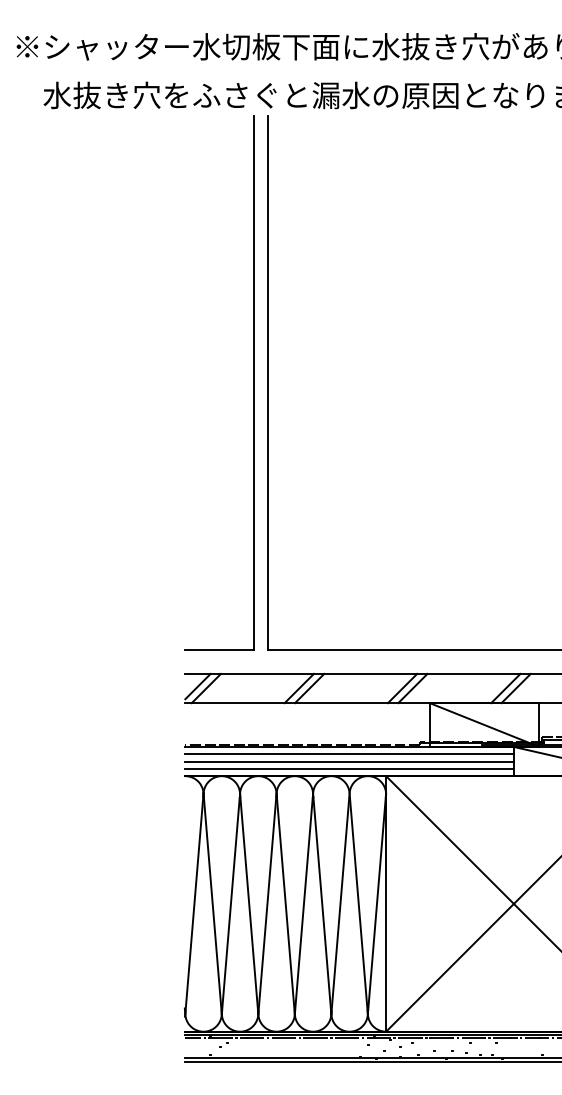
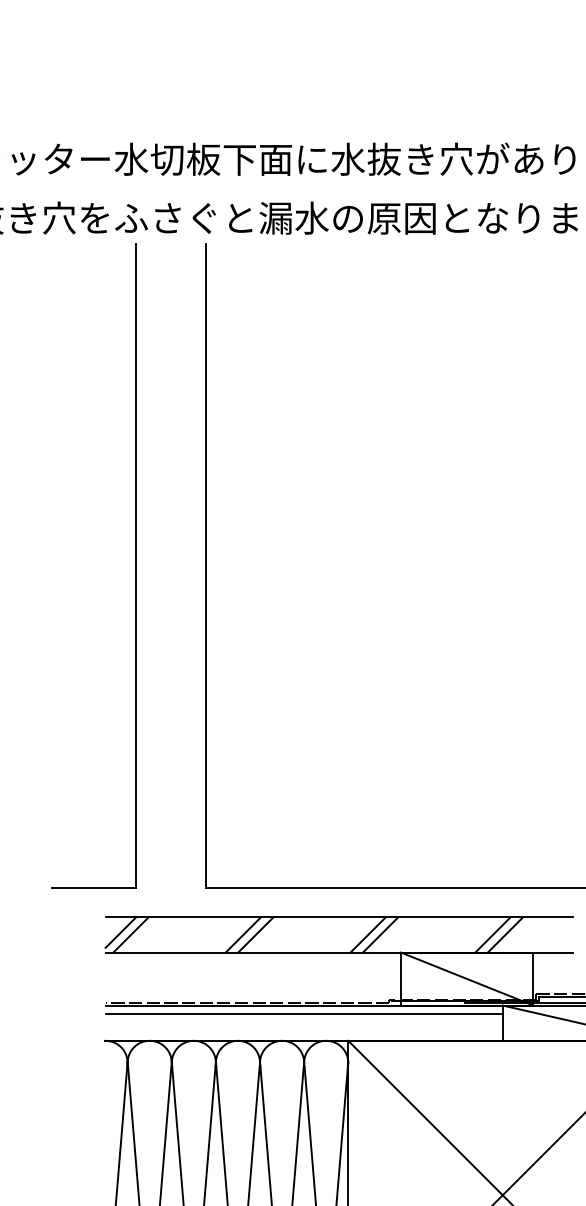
part: (253, 382) -> (134, 565), moved
line: (349, 761) -> (304, 1023), removed
line: (349, 768) -> (304, 1031), removed

